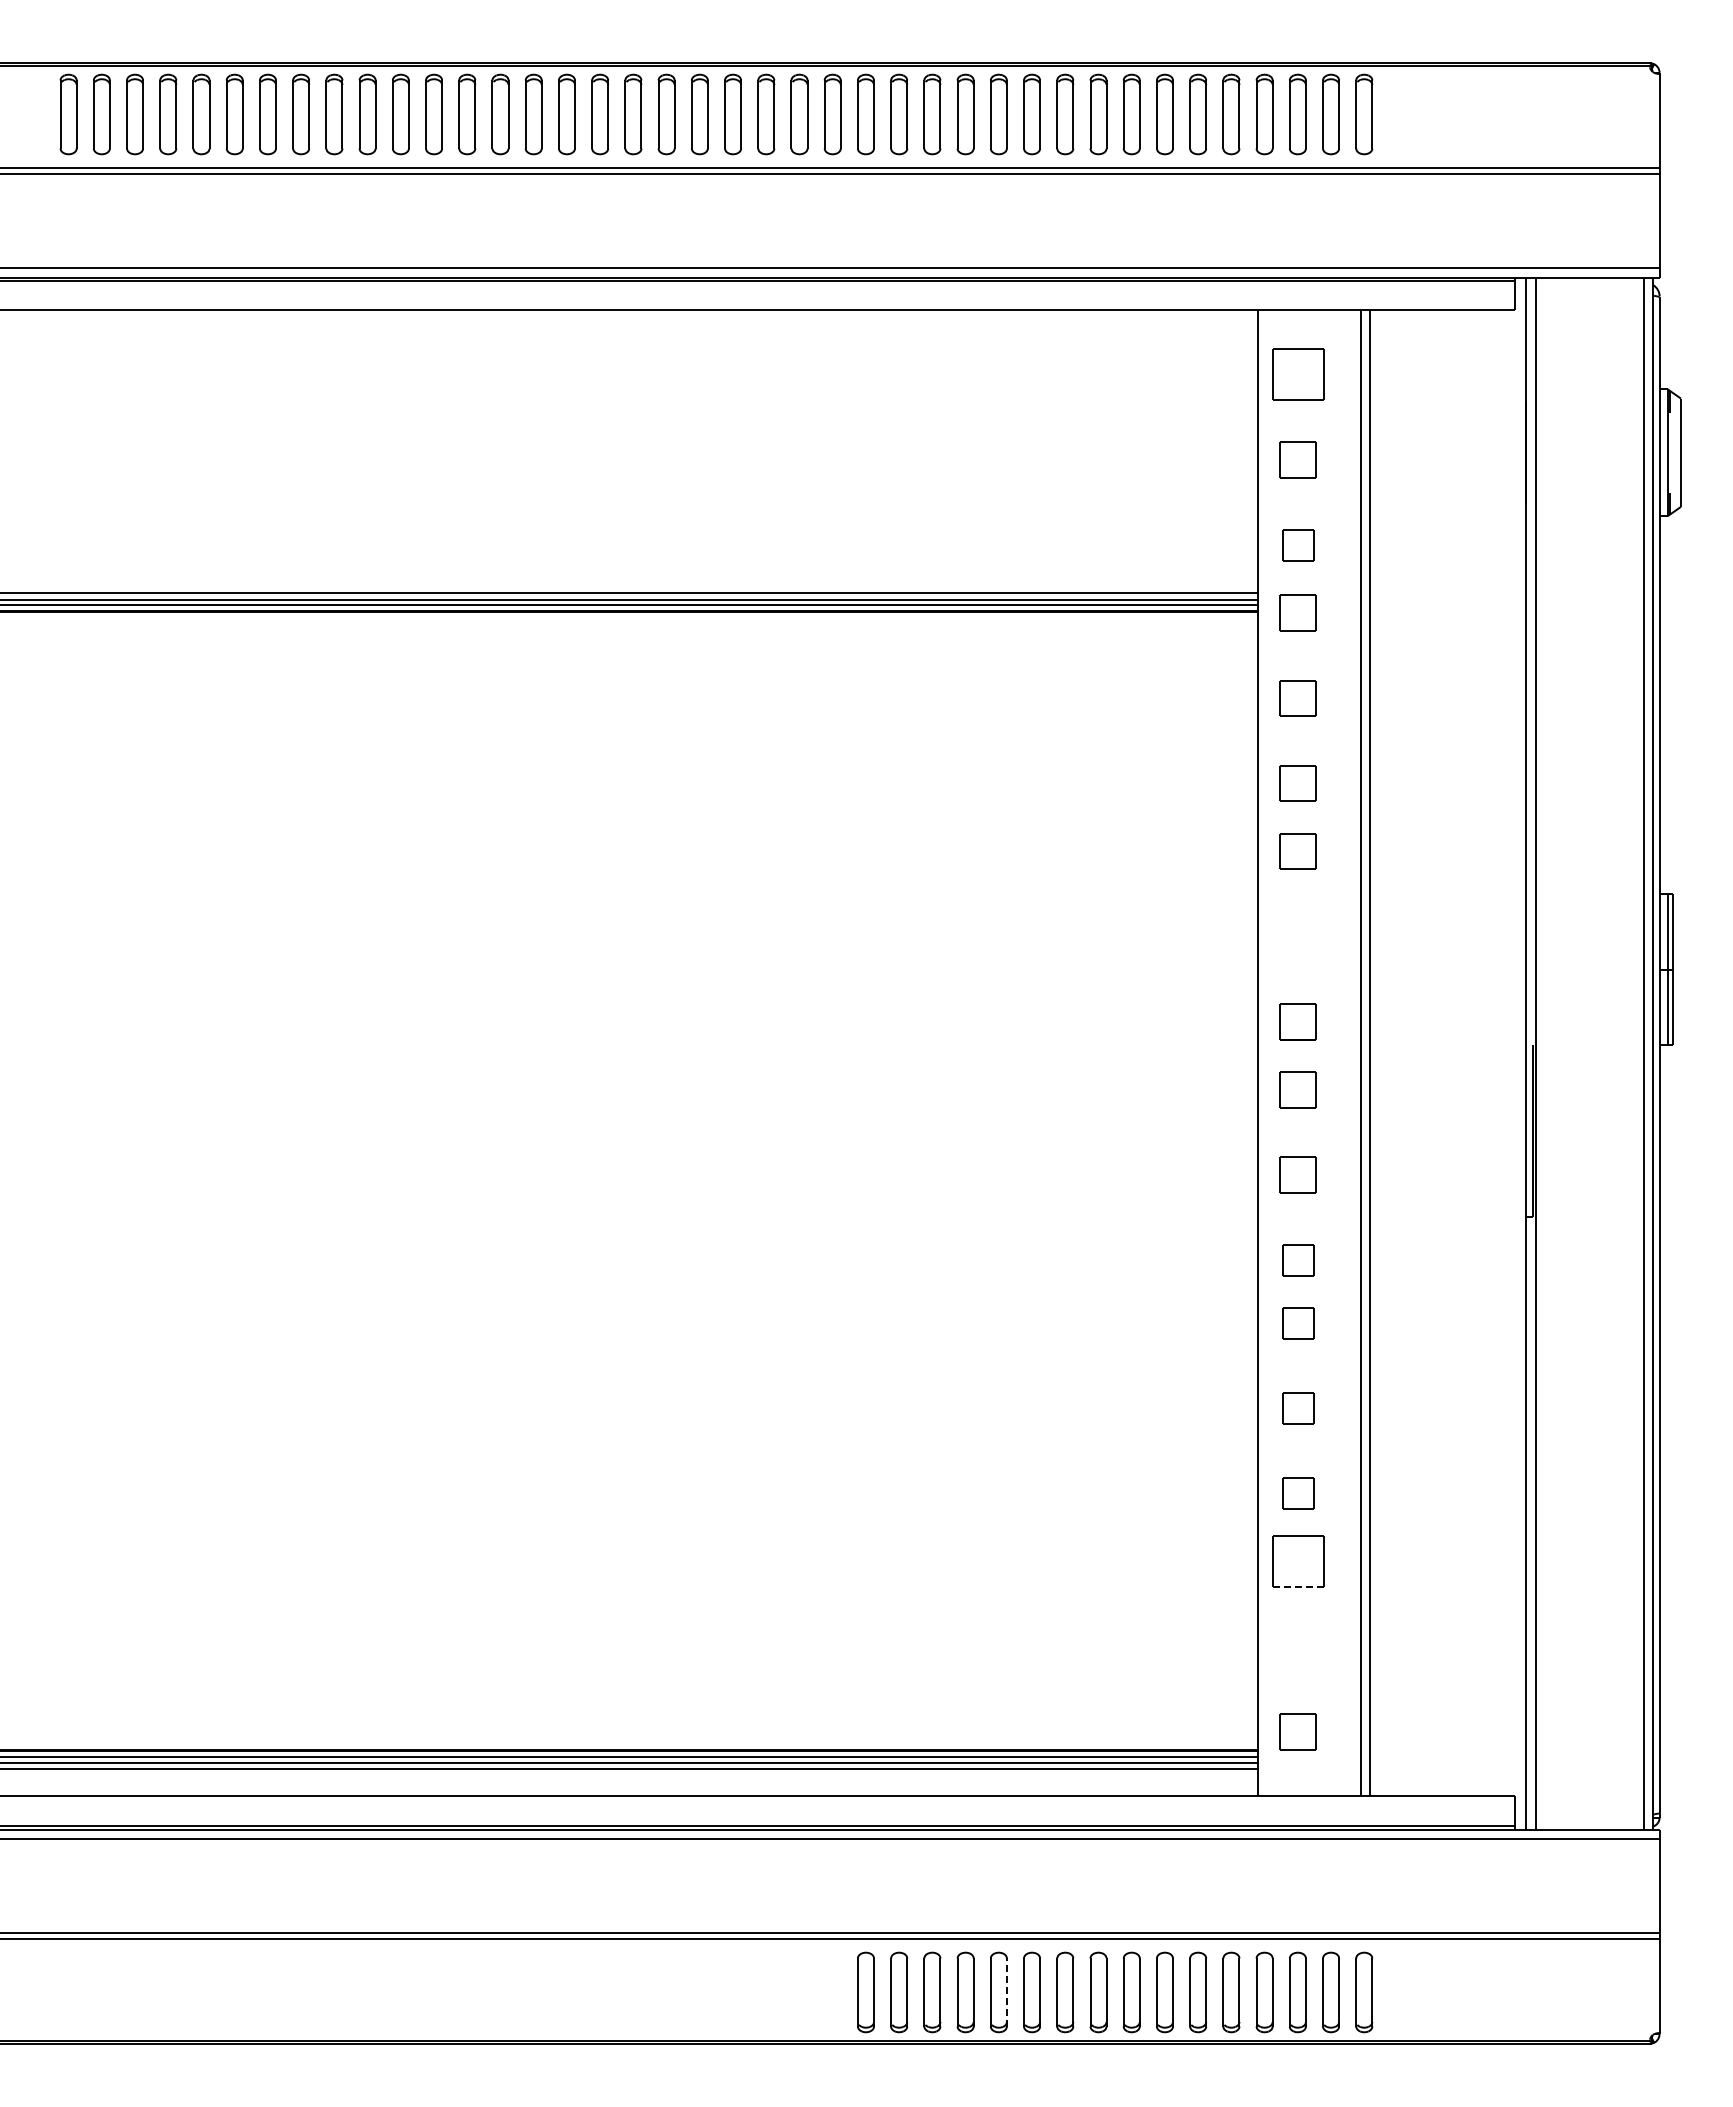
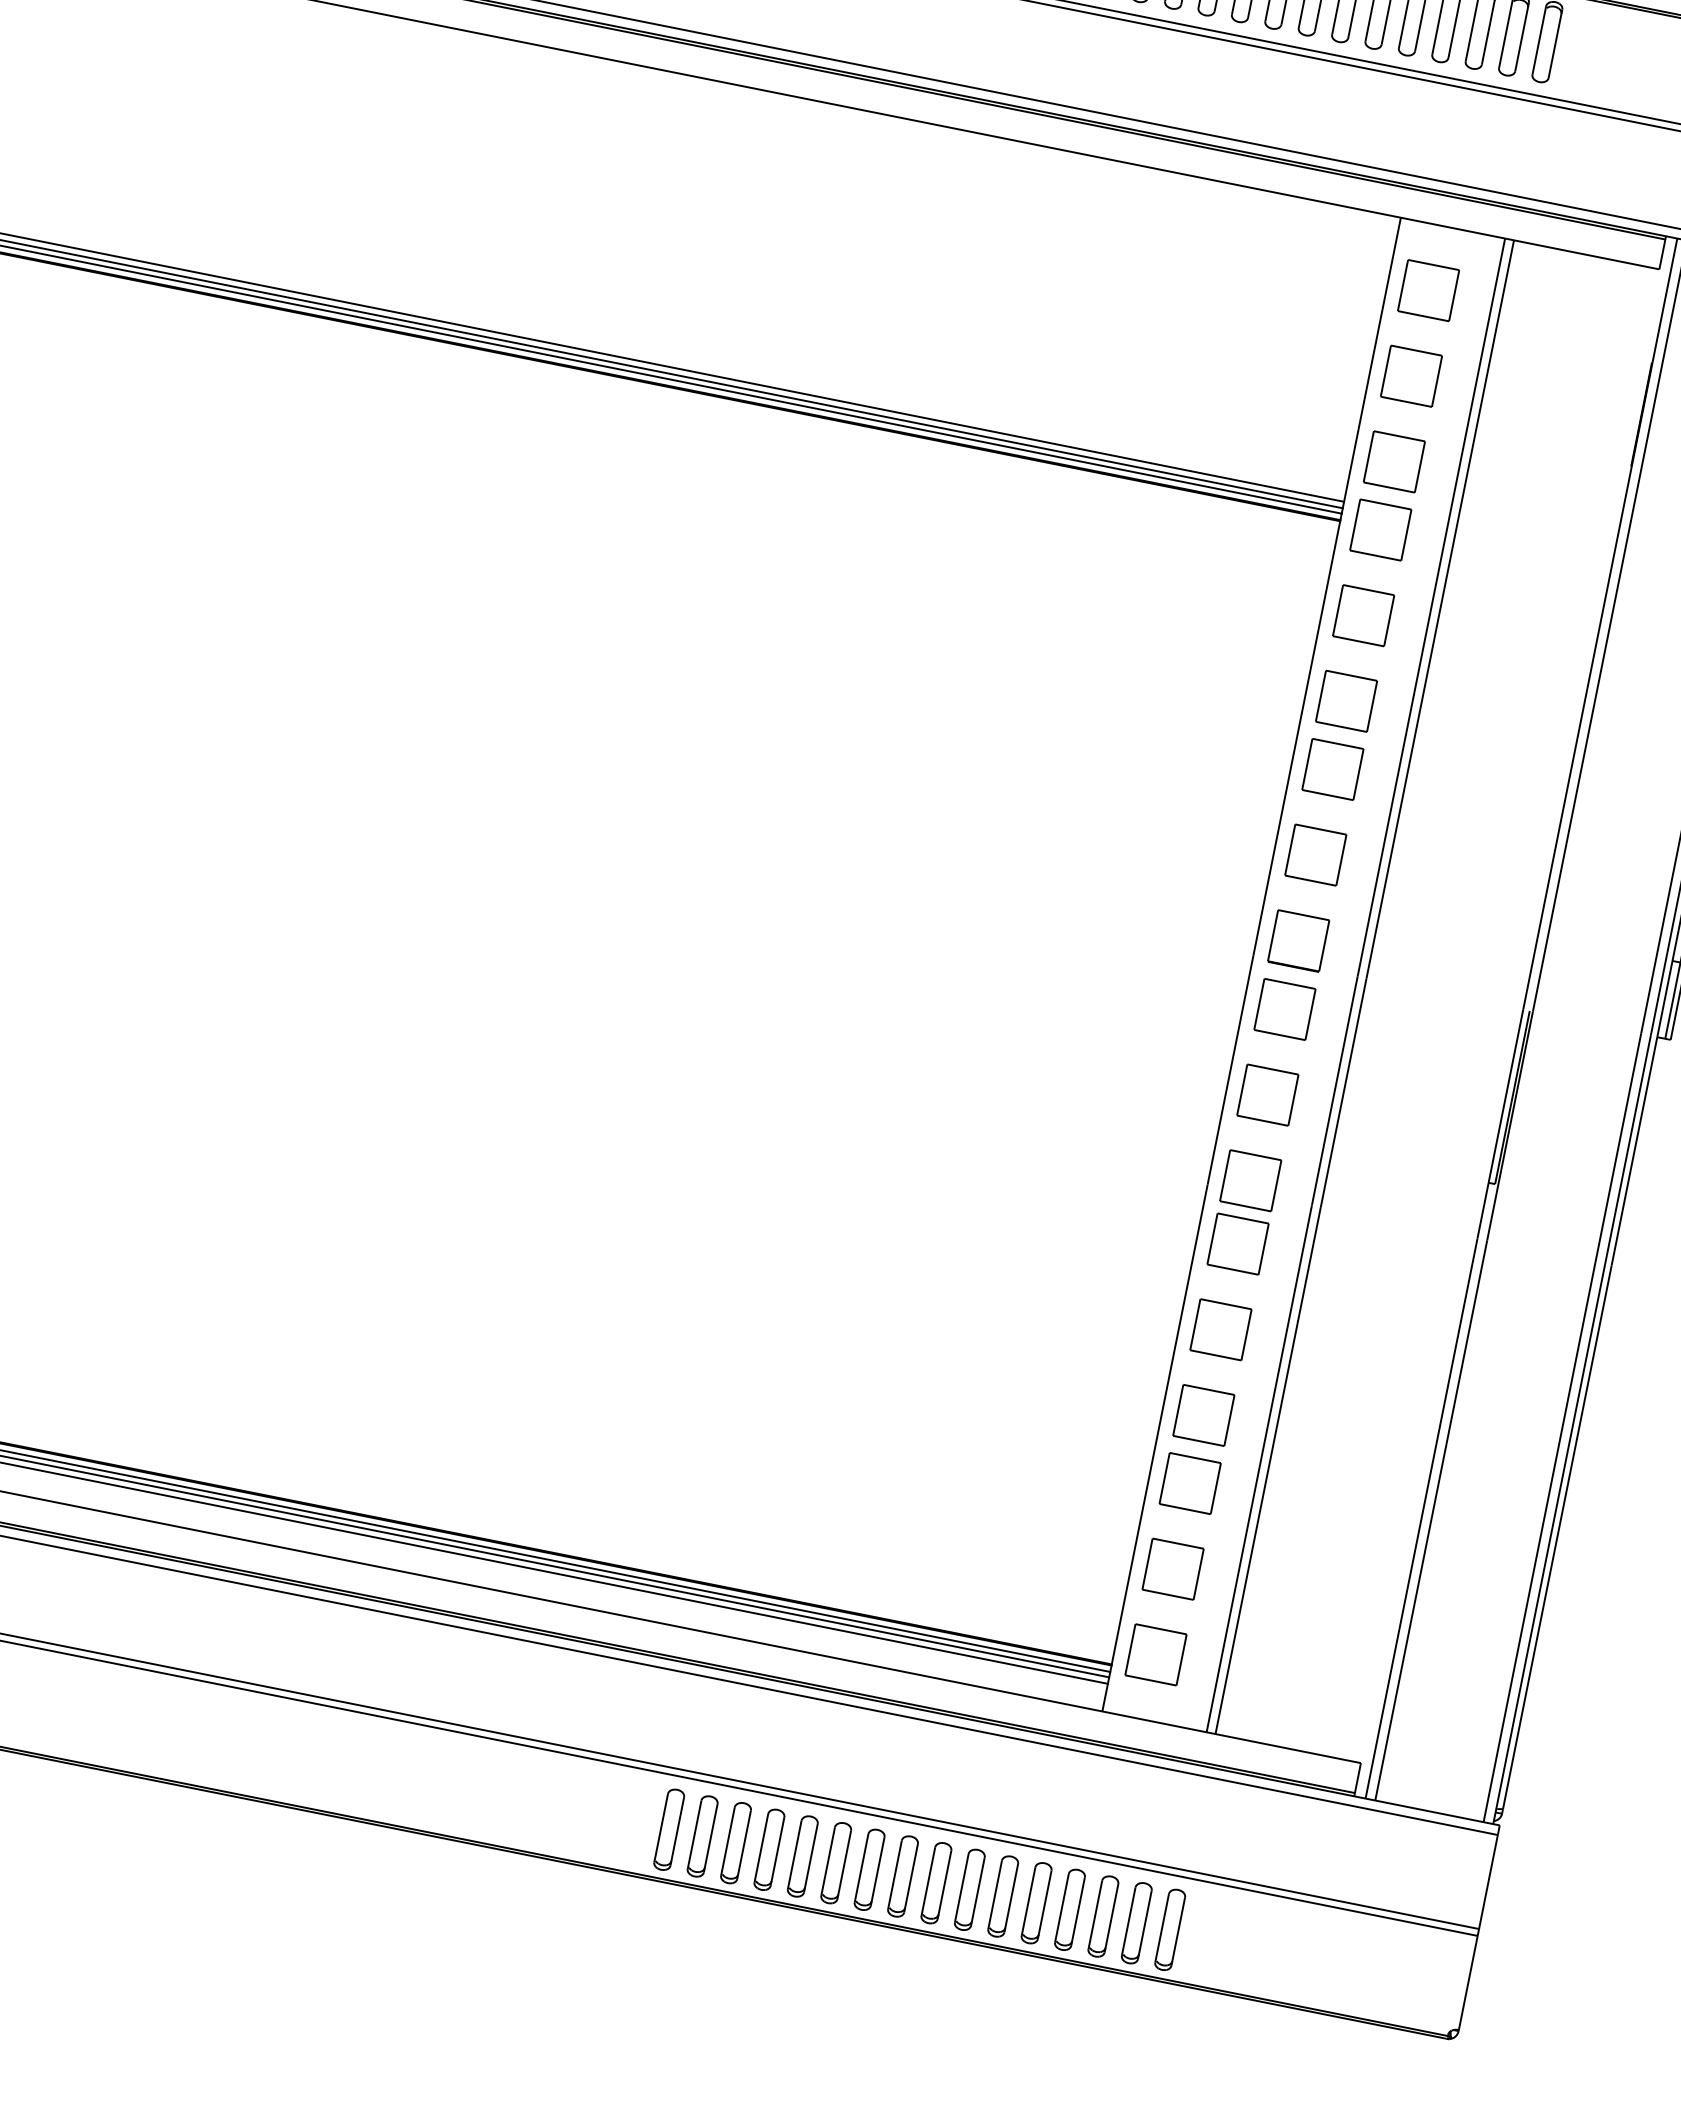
part: (1298, 460) -> (1411, 376), size x1.43
part: (1298, 545) -> (1394, 462), size x1.67
part: (1298, 613) -> (1381, 530), size x1.43
part: (1298, 698) -> (1363, 615), size x1.43
part: (1298, 783) -> (1346, 701), size x1.43
part: (1298, 851) -> (1333, 769), size x1.43
part: (1298, 936) -> (1316, 855), added
part: (1298, 1021) -> (1299, 940), size x1.43
part: (1298, 1090) -> (1285, 1010), size x1.43
part: (1298, 1175) -> (1268, 1095), size x1.43
part: (1298, 1260) -> (1251, 1180), size x1.67
part: (1298, 1323) -> (1238, 1244), size x1.67
part: (1298, 1408) -> (1221, 1329), size x1.67
part: (1298, 1493) -> (1204, 1415), size x1.67
line: (1298, 1587) -> (1185, 1509), dashed -> solid
part: (1298, 1646) -> (1173, 1568), added
part: (1298, 1732) -> (1156, 1655), size x1.43
line: (1006, 1991) -> (810, 1857), dashed -> solid

